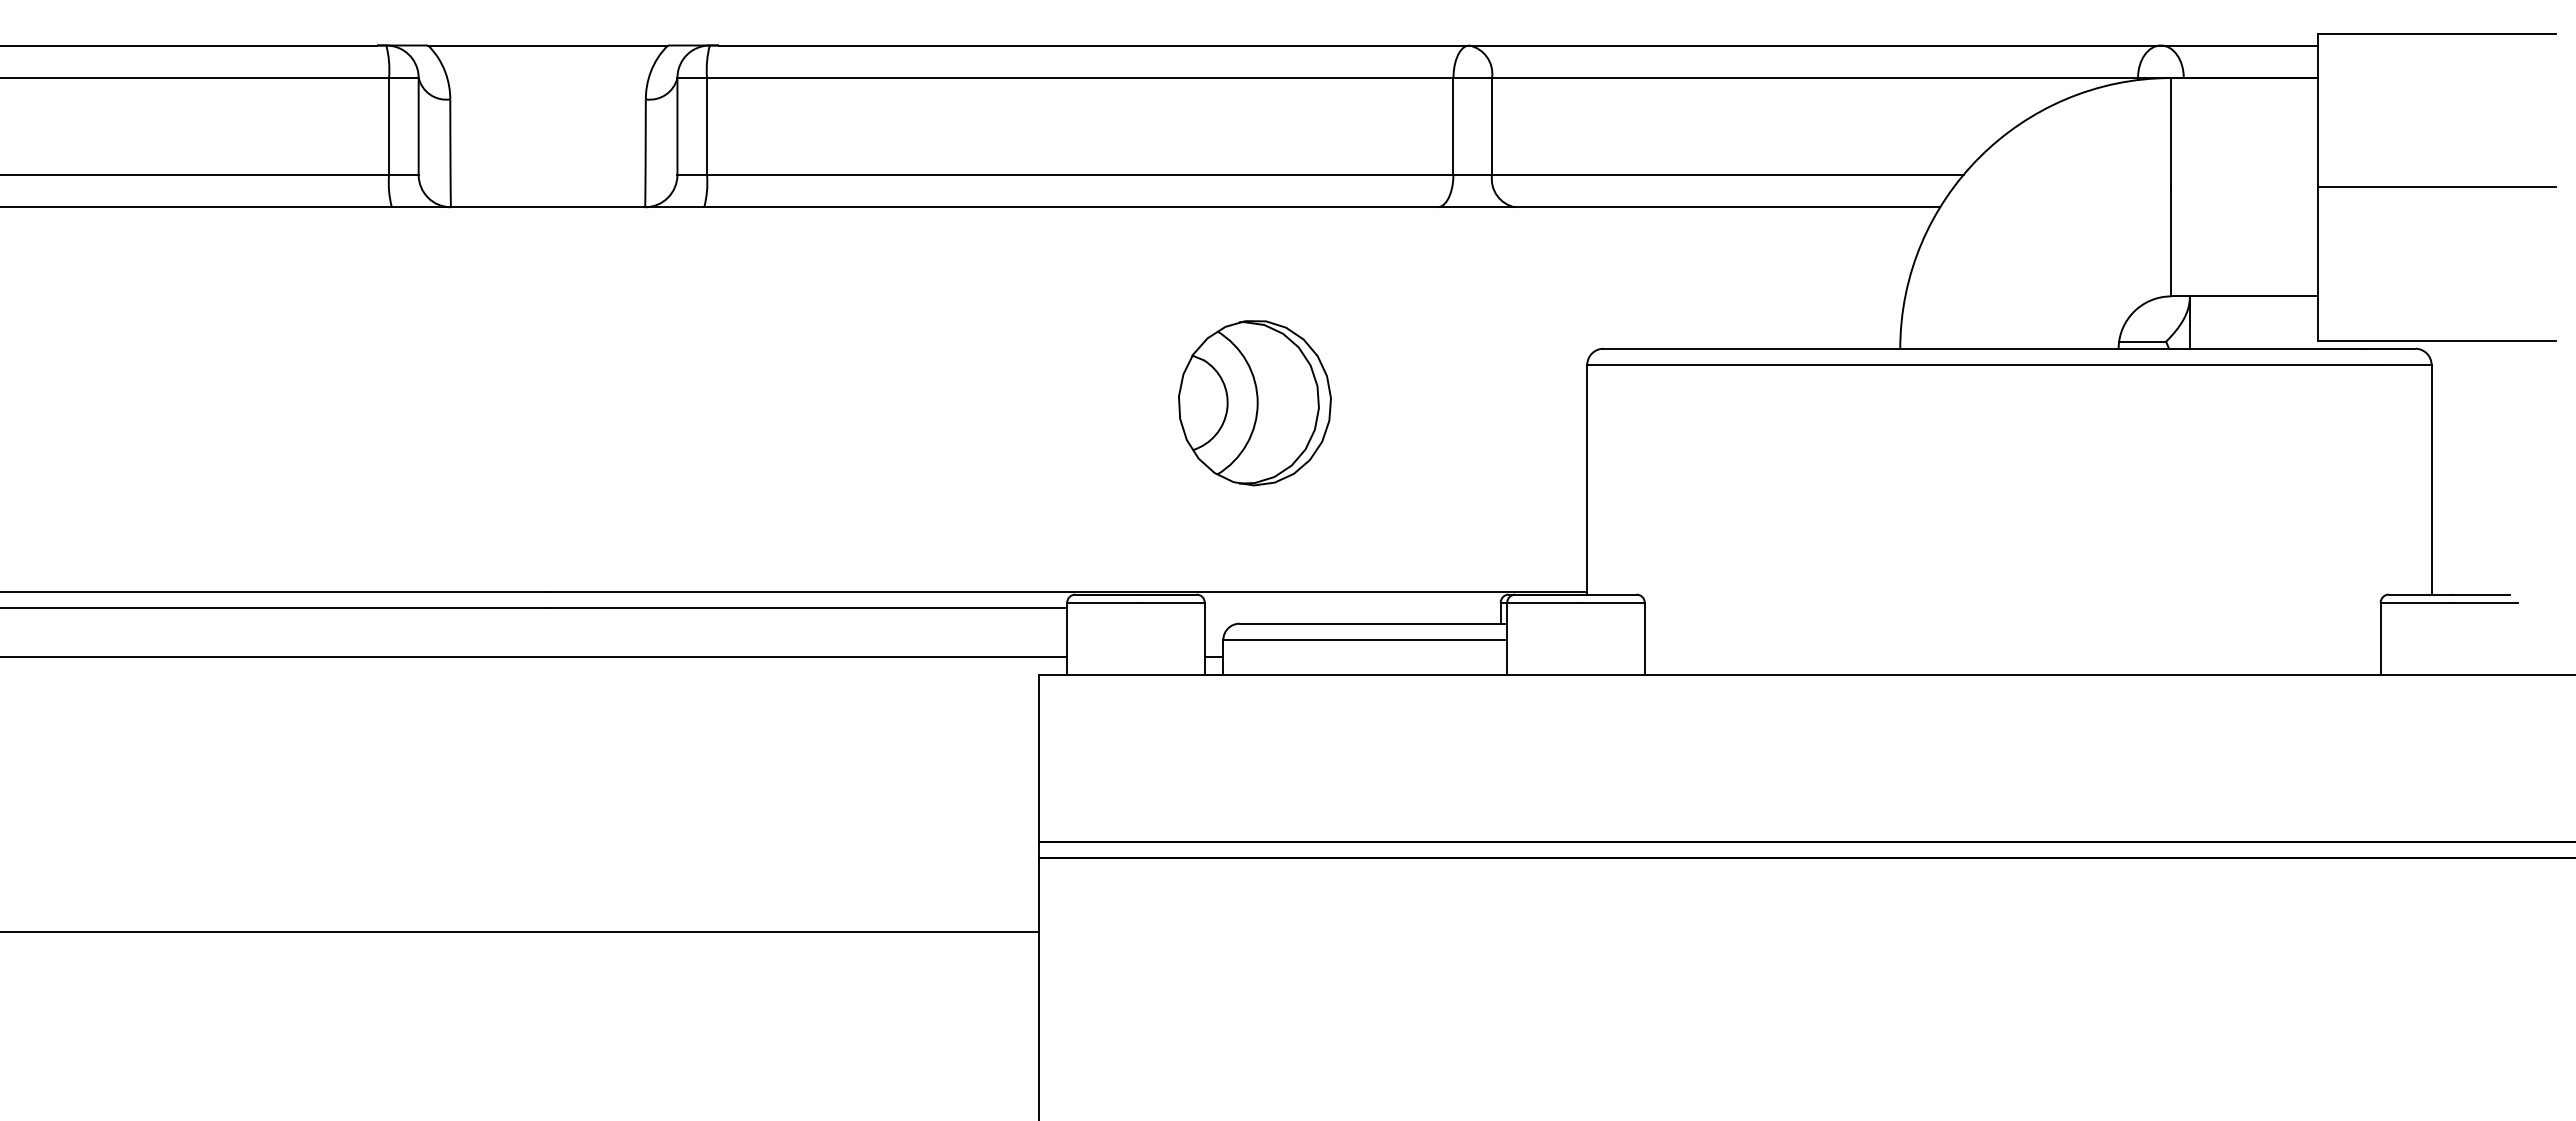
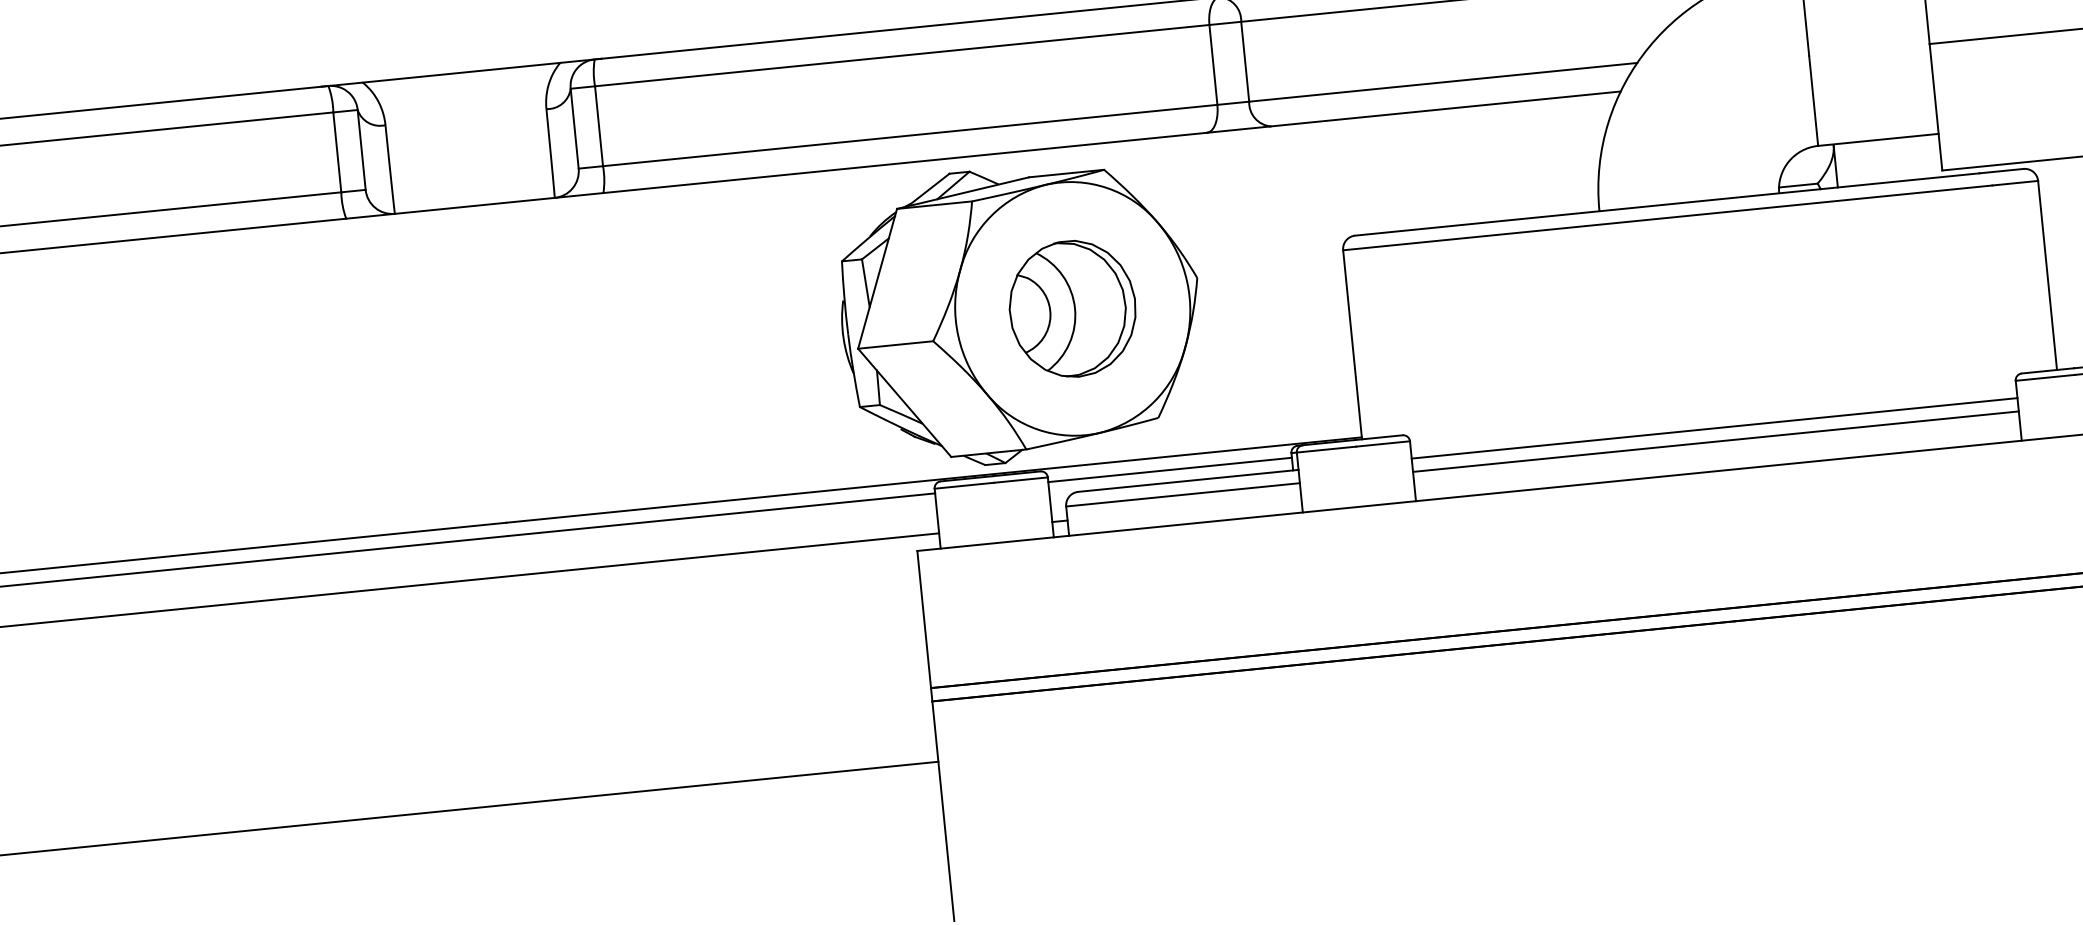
part: (1191, 402) -> (1020, 313), added
line: (1352, 608) -> (1169, 470), added
line: (2012, 623) -> (1714, 428), added
line: (2012, 639) -> (1715, 441), added

